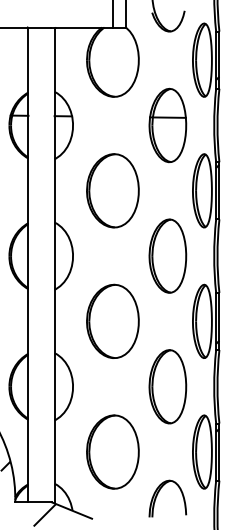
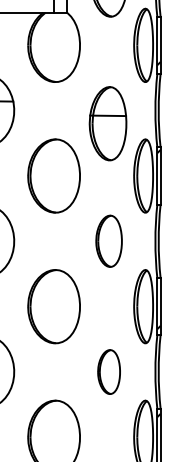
part: (167, 125) -> (107, 123), moved
part: (167, 255) -> (108, 240), size x0.7
part: (167, 386) -> (108, 371), size x0.6

